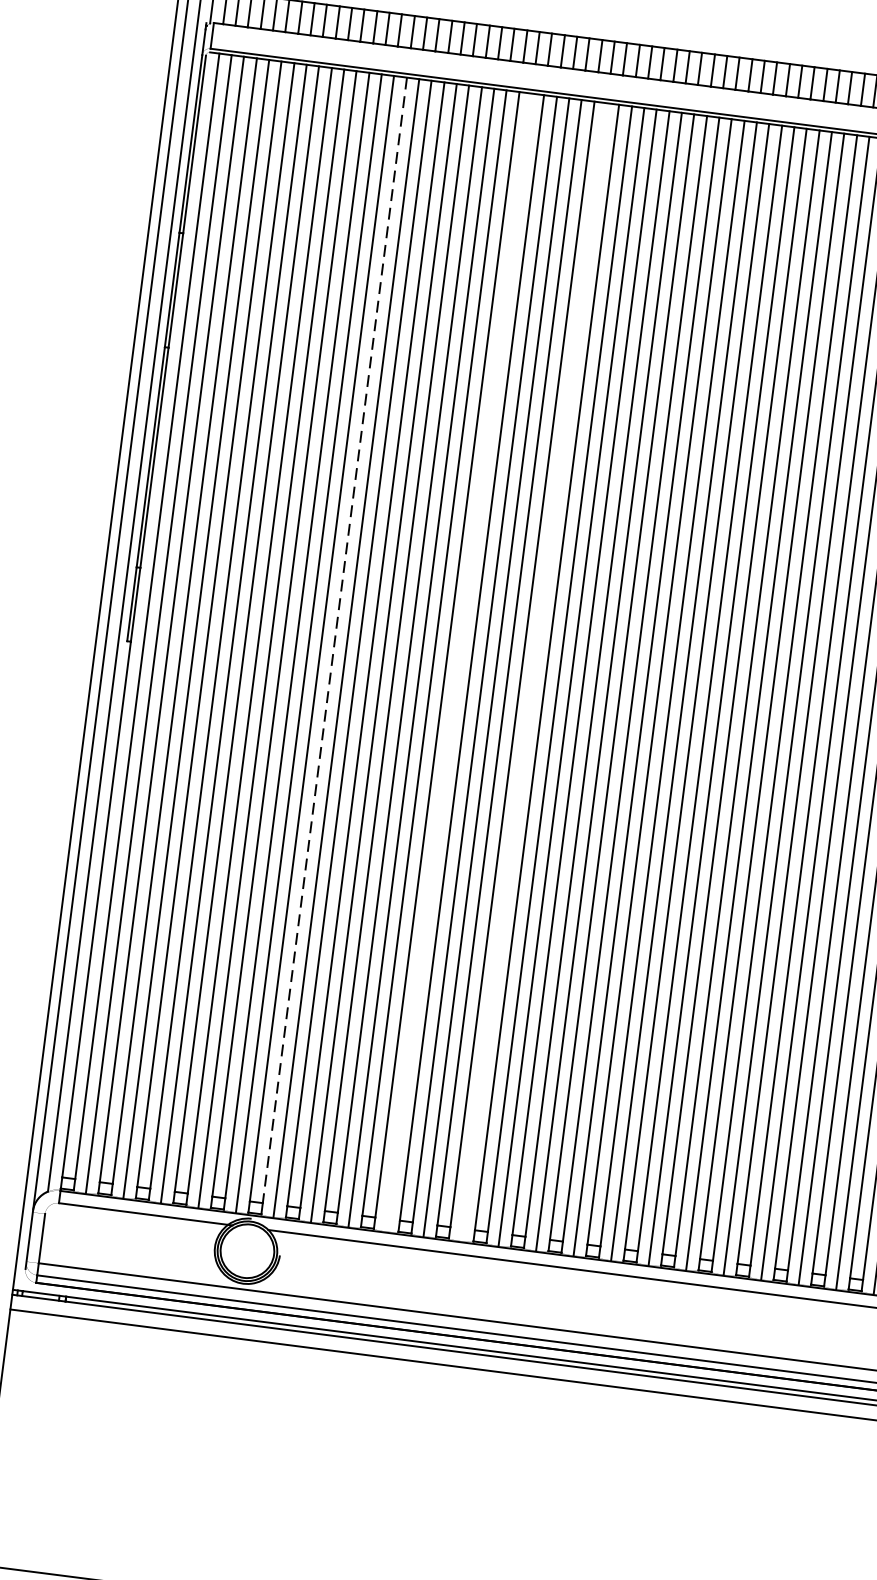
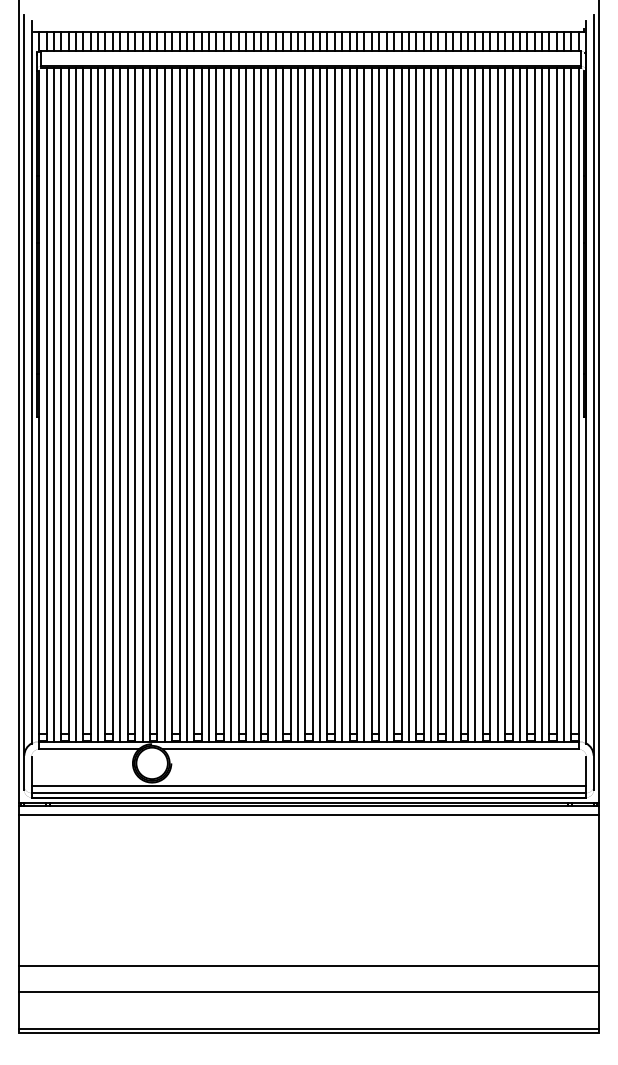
line: (334, 640) -> (157, 401), dashed -> solid
line: (459, 661) -> (231, 404), added
line: (533, 671) -> (275, 404), added

